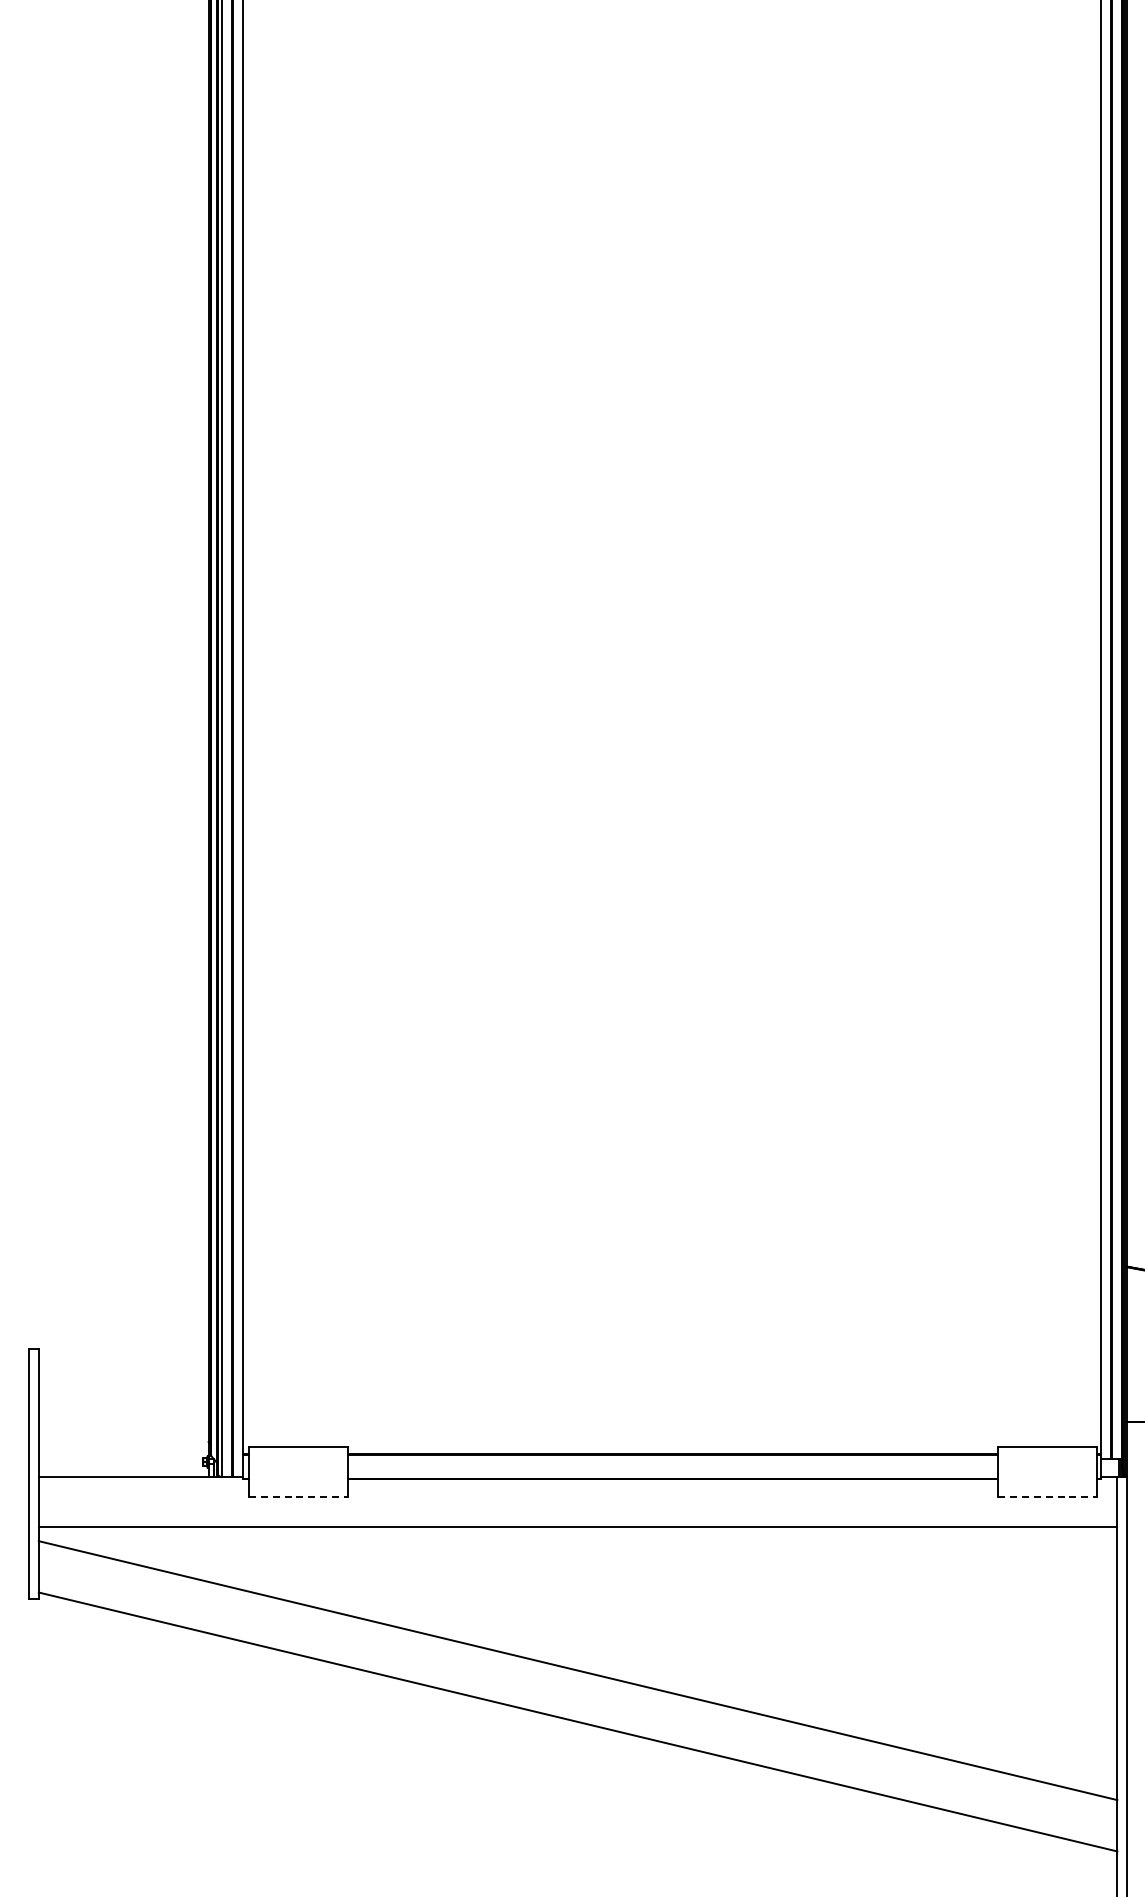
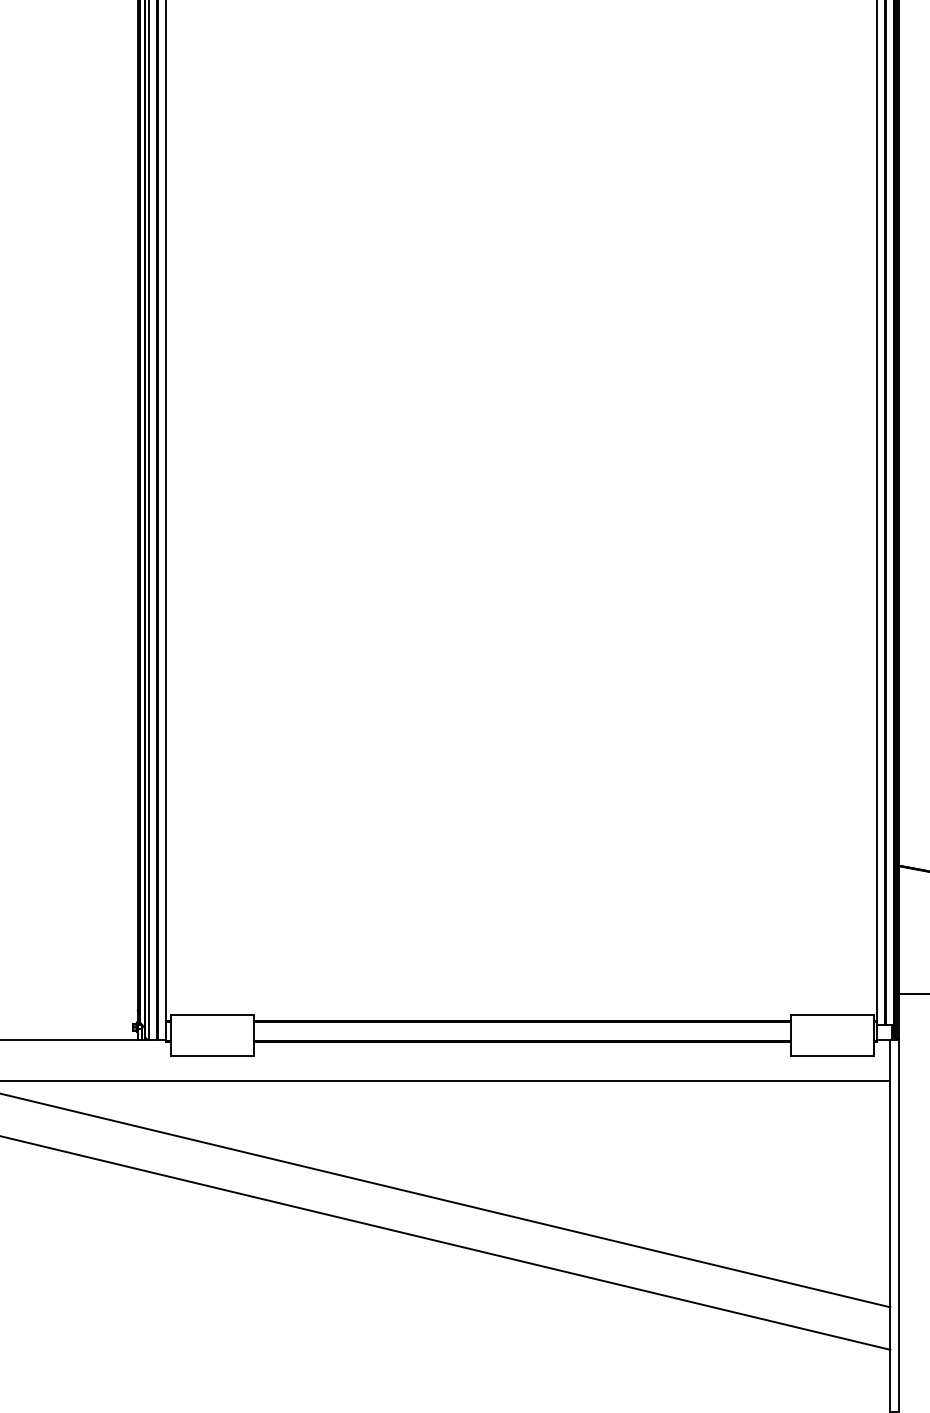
line: (298, 1496) -> (212, 1055), dashed -> solid
line: (1047, 1496) -> (832, 1055), dashed -> solid

